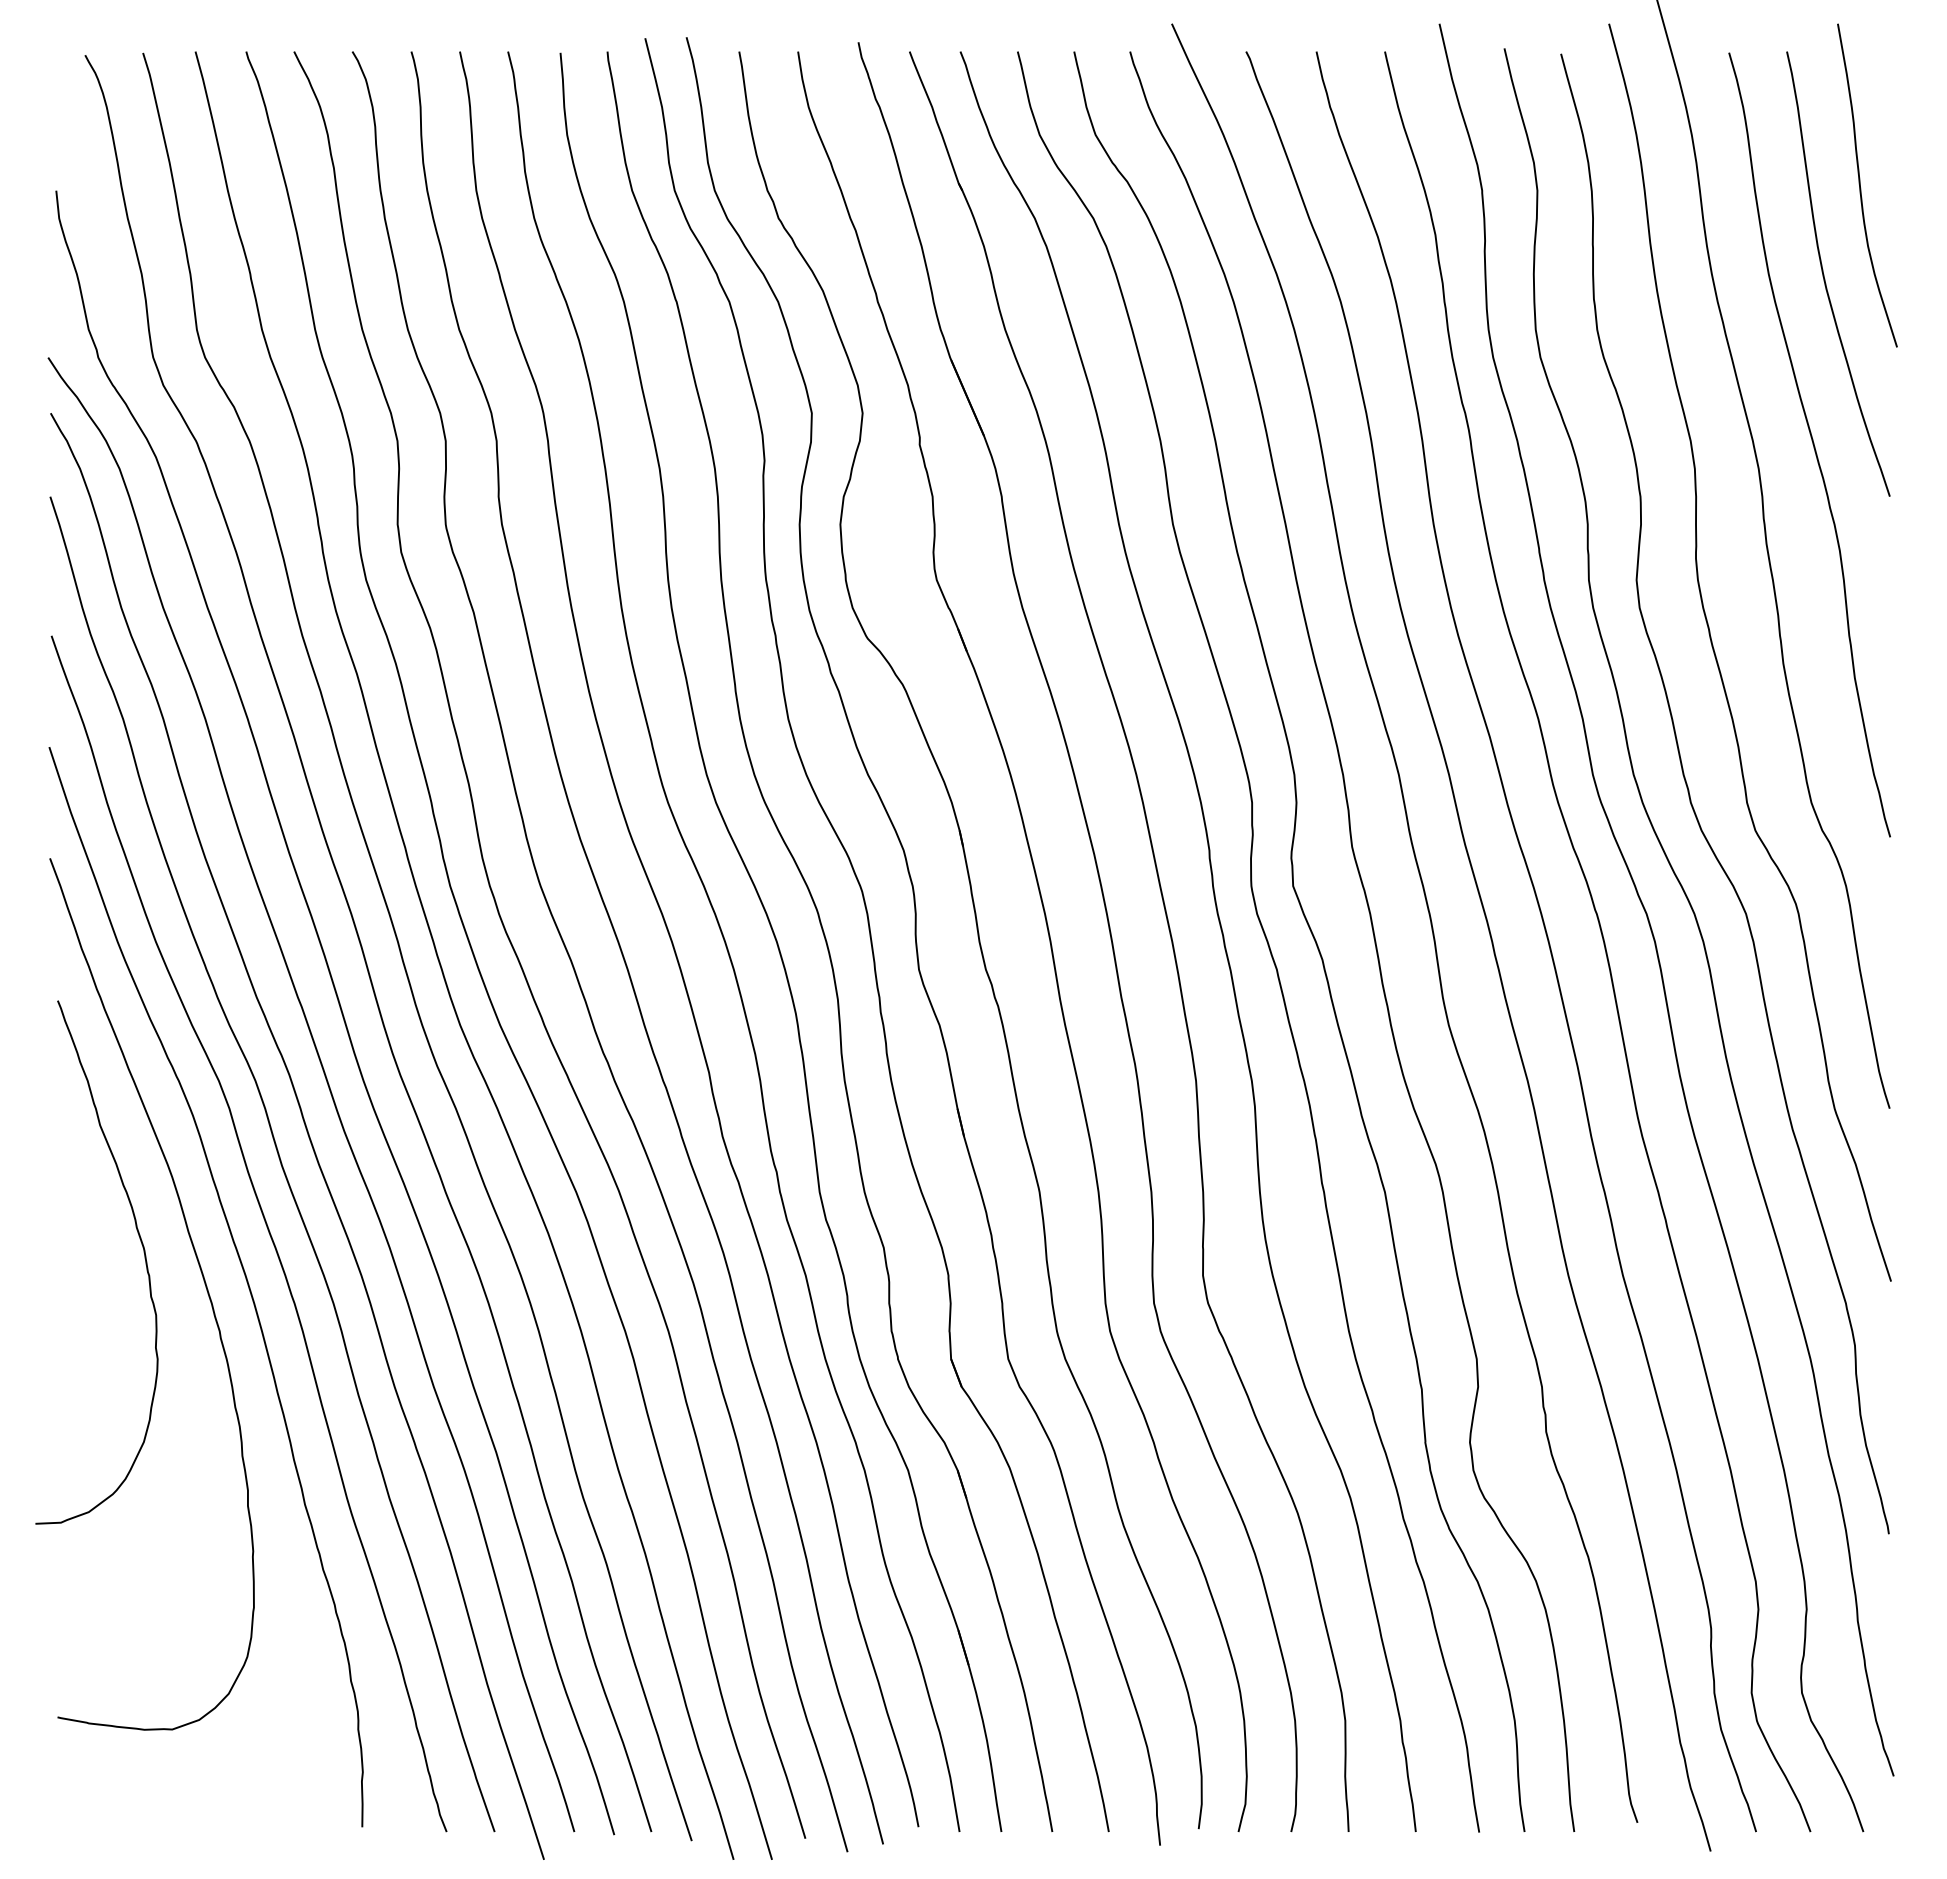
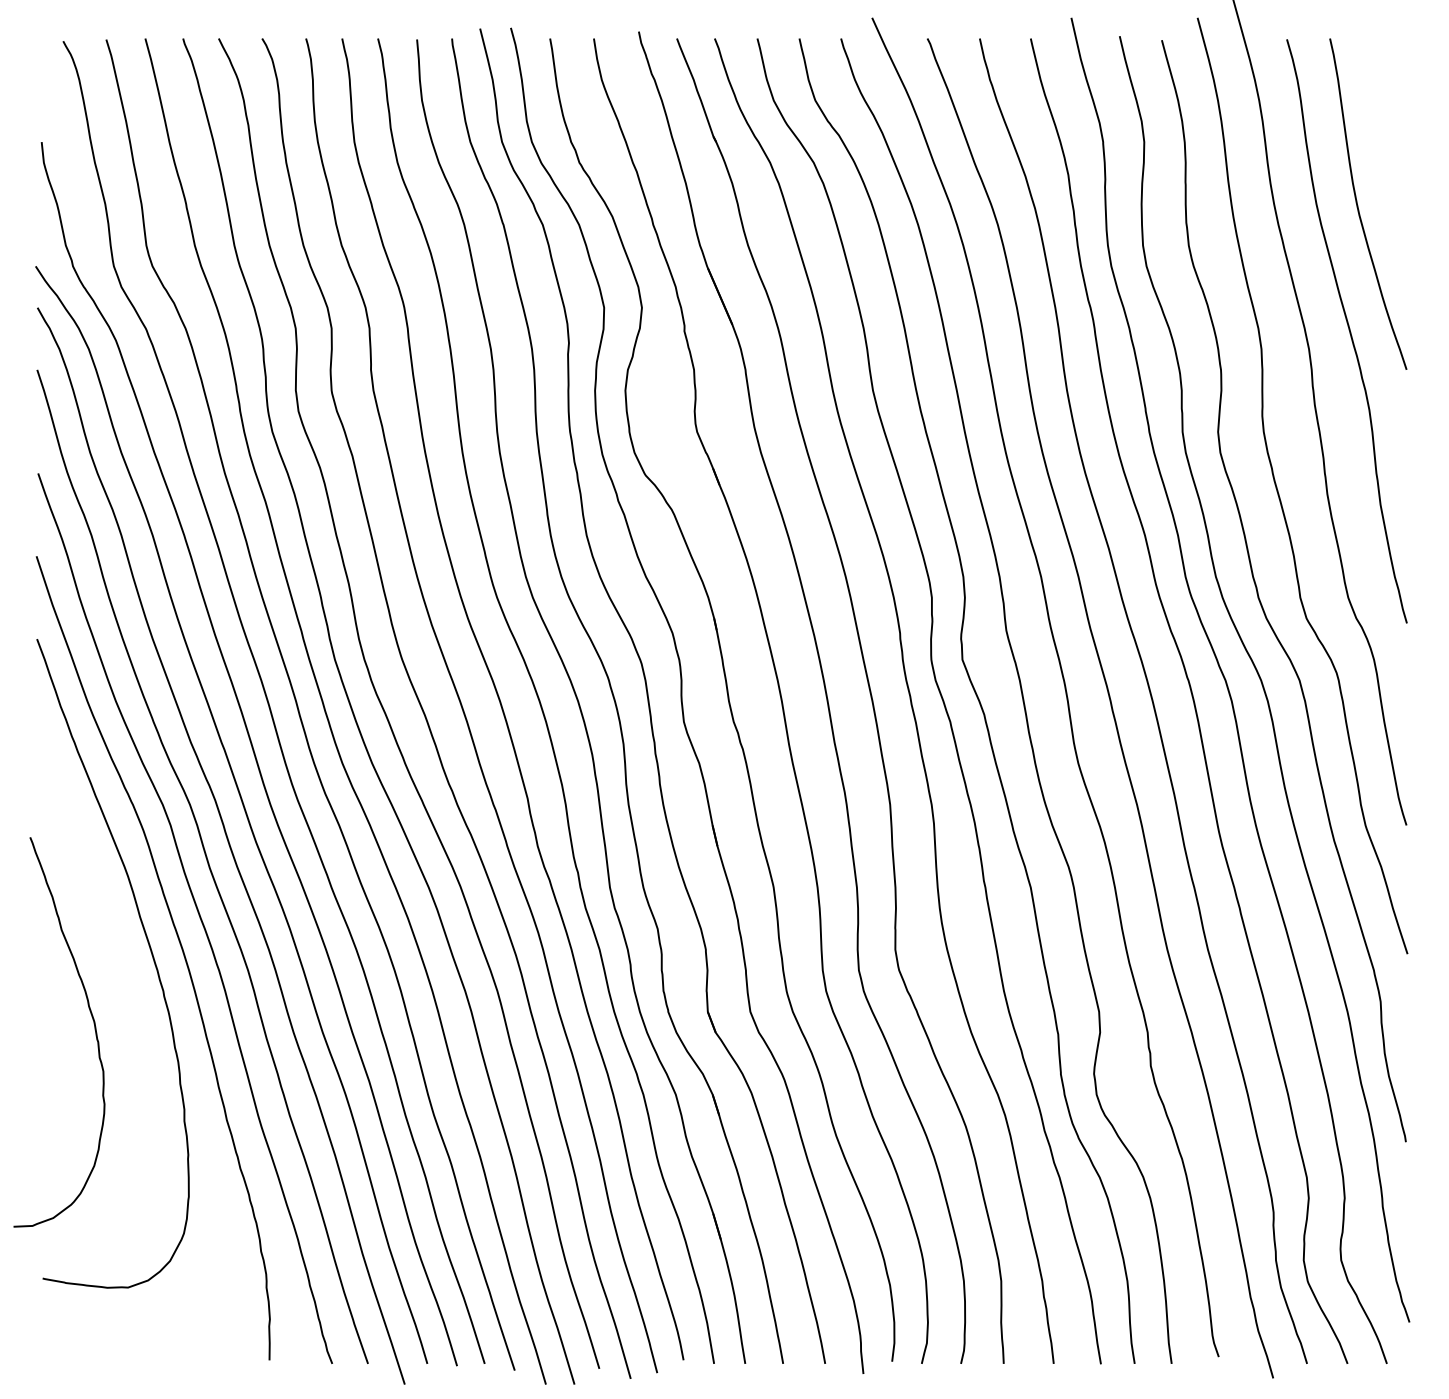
curve: (1861, 188) -> (1385, 140), removed
curve: (143, 1252) -> (93, 1024), moved

